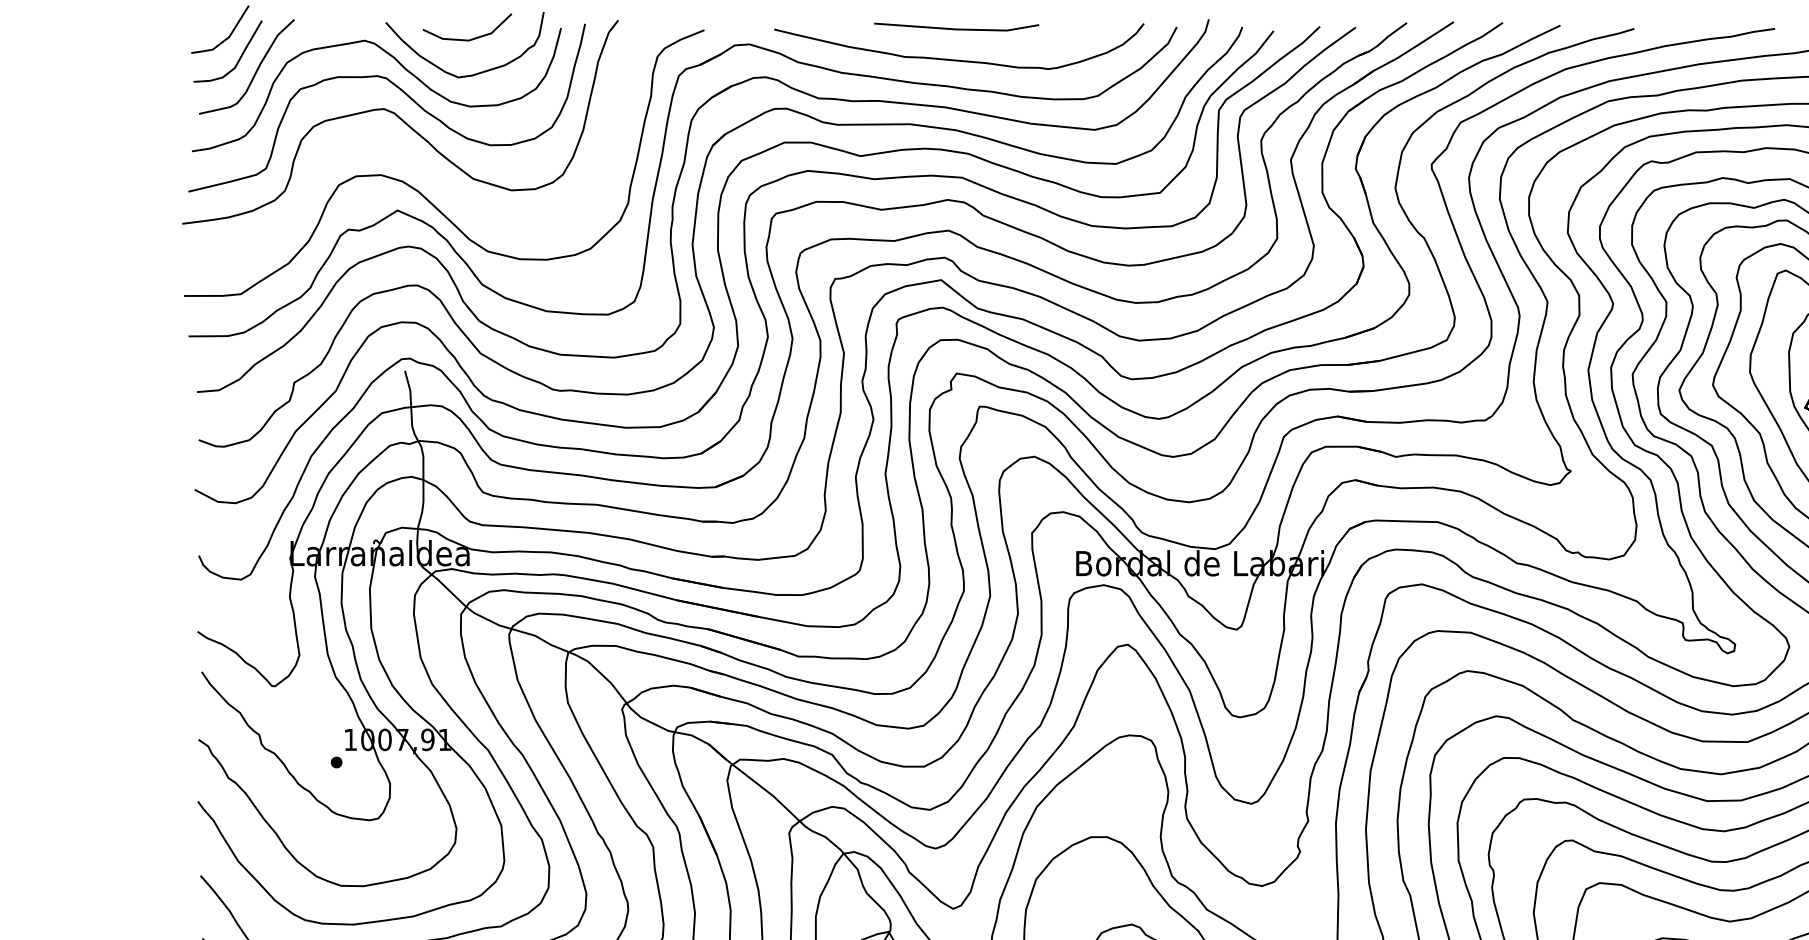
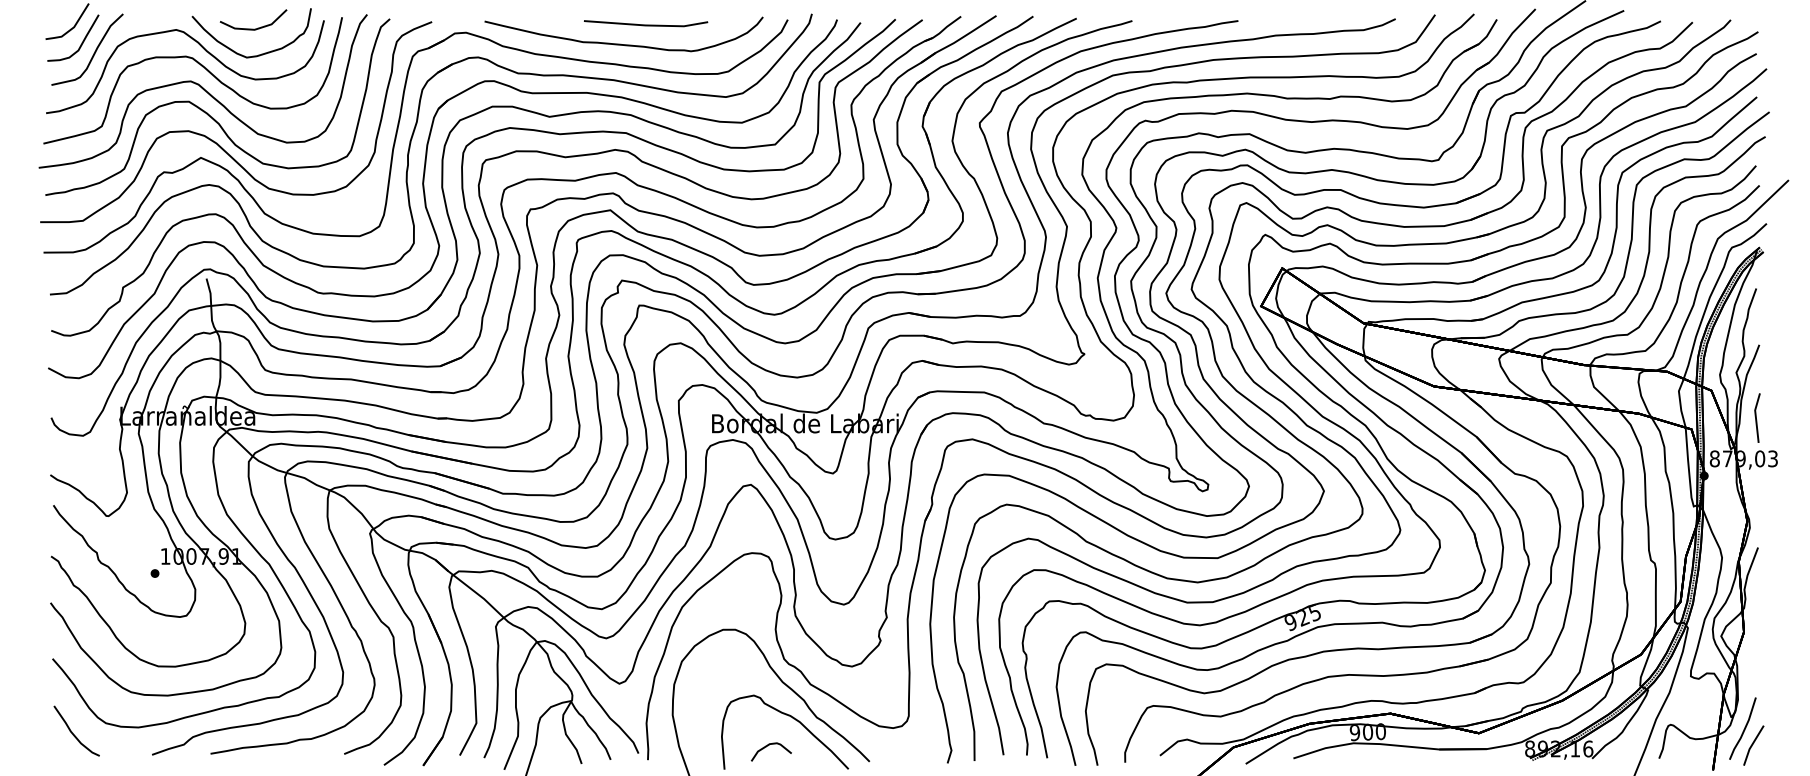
line: (957, 28) -> (646, 24), moved
curve: (408, 153) -> (209, 114), added

